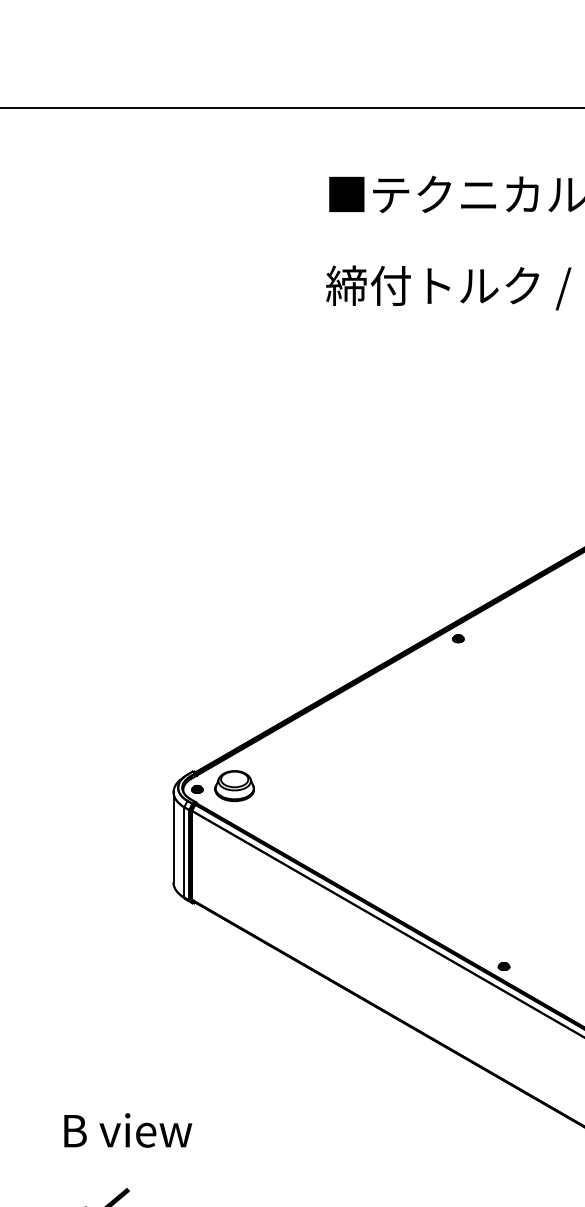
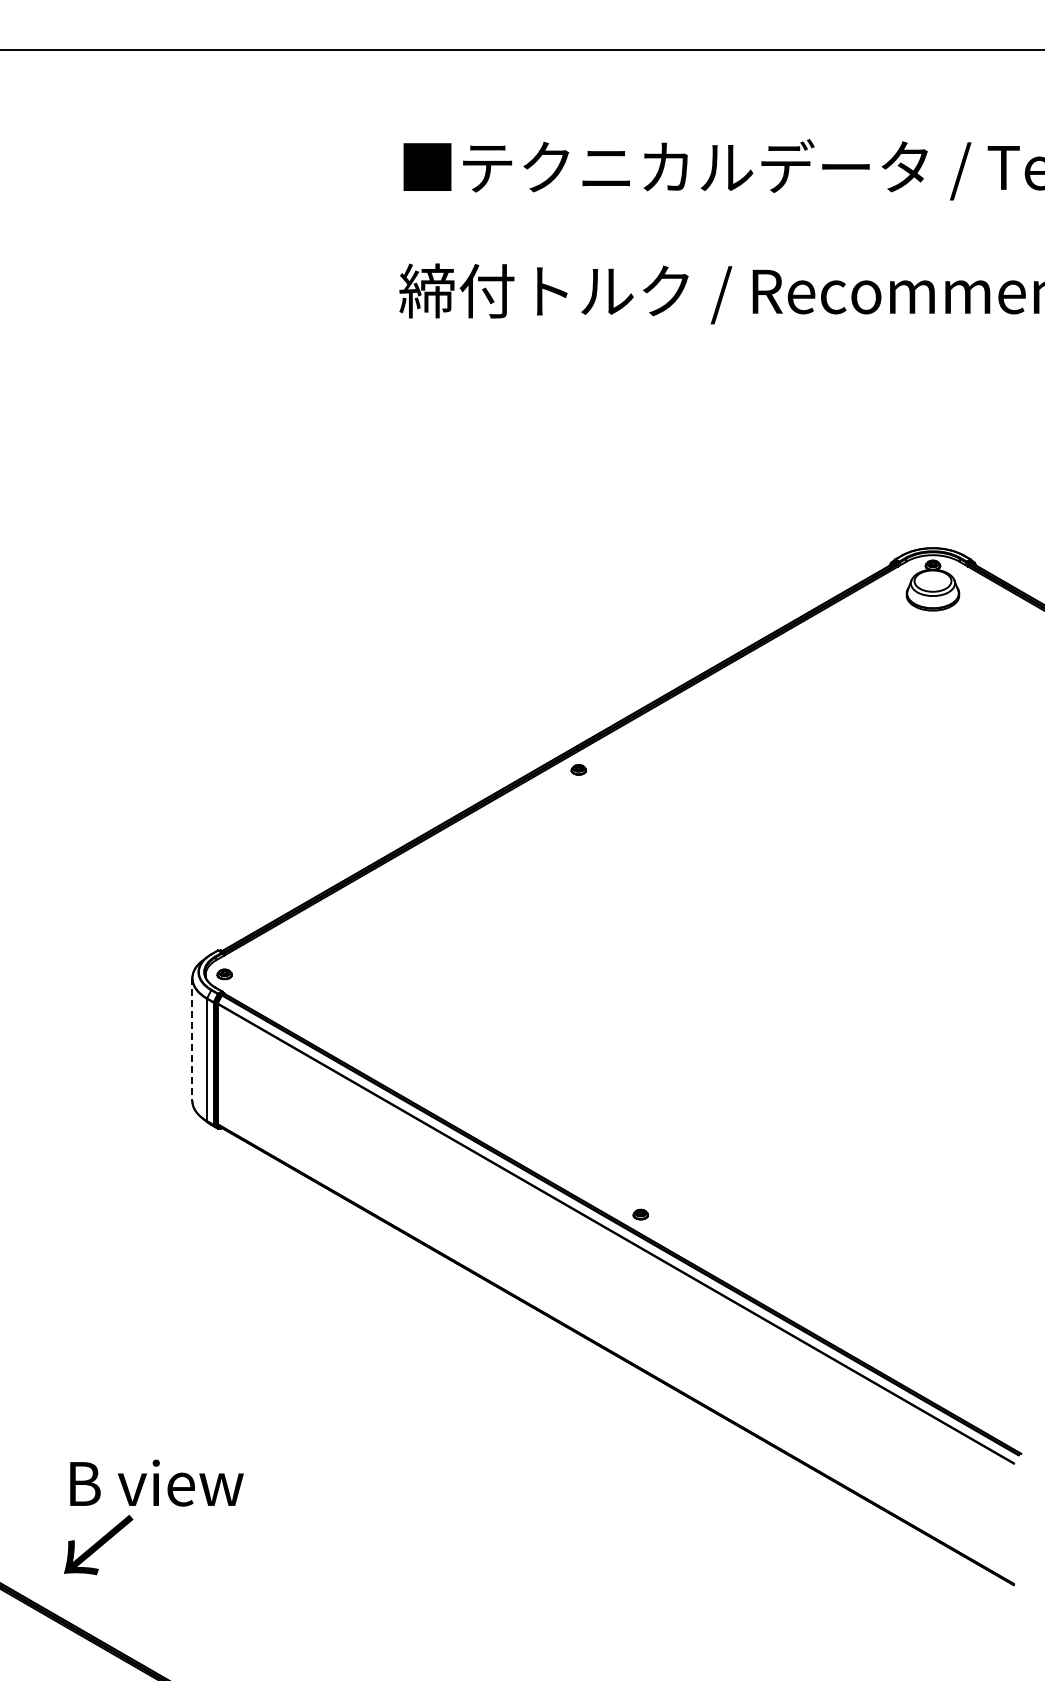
part: (234, 785) -> (275, 969), removed
line: (173, 838) -> (192, 1040), solid -> dashed
text: (127, 1130) -> (156, 1482), moved

